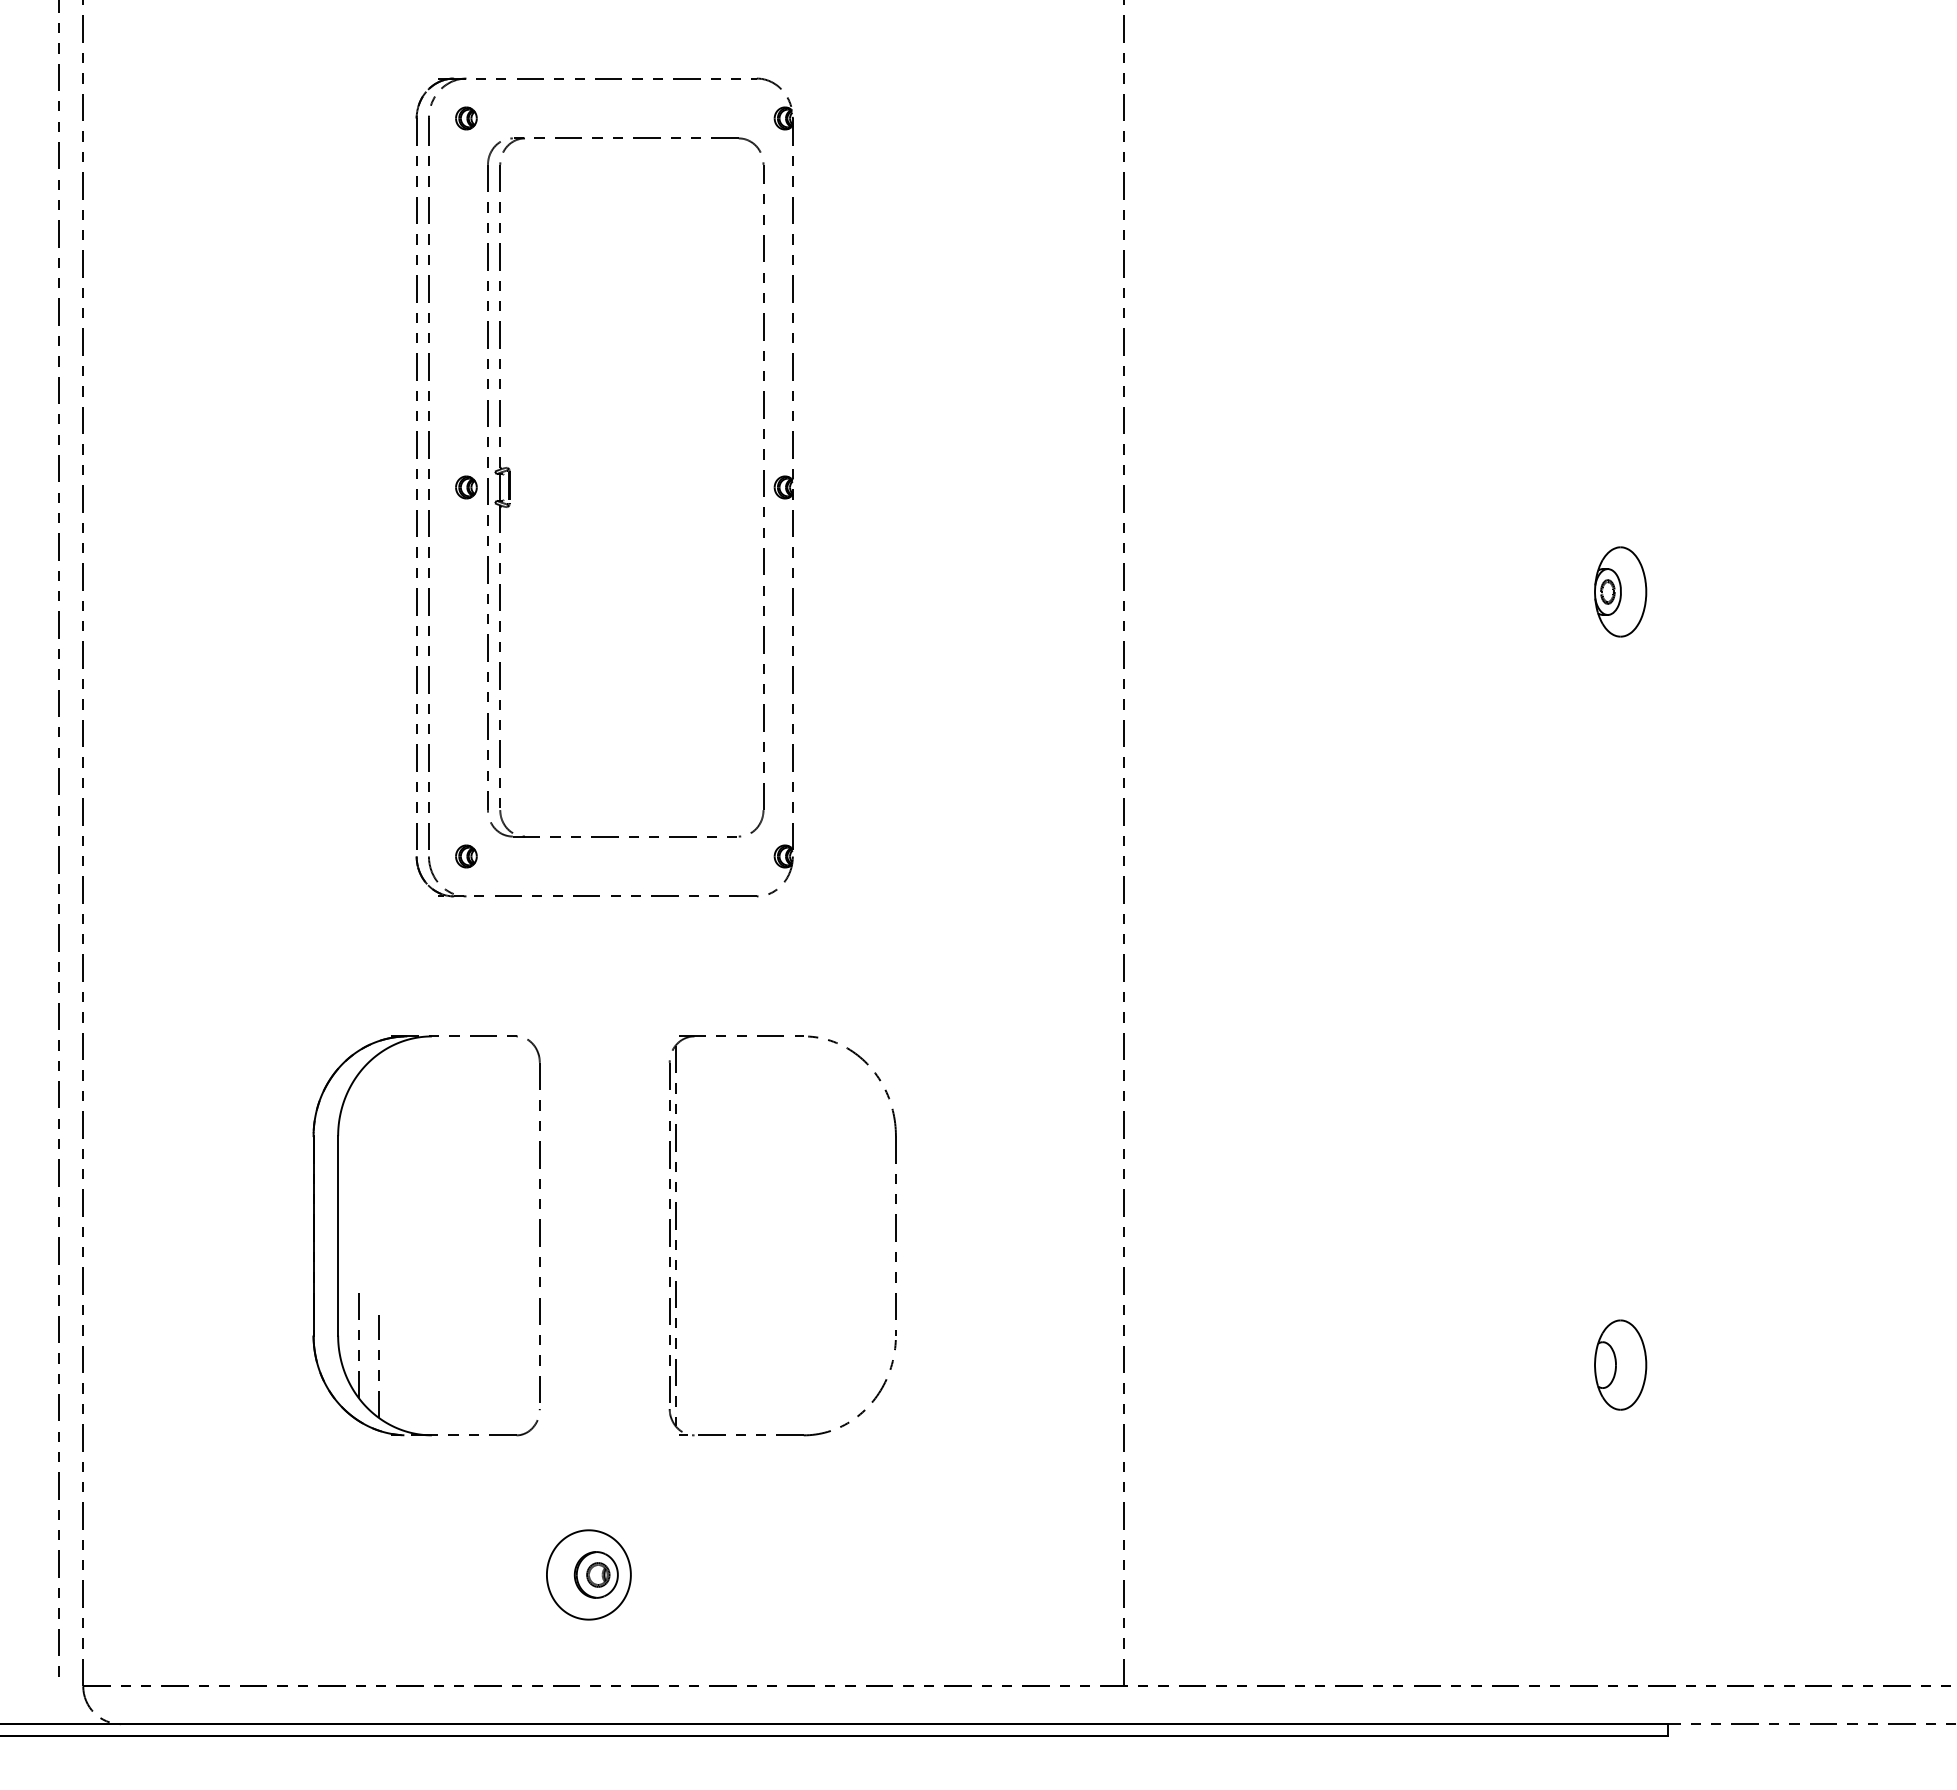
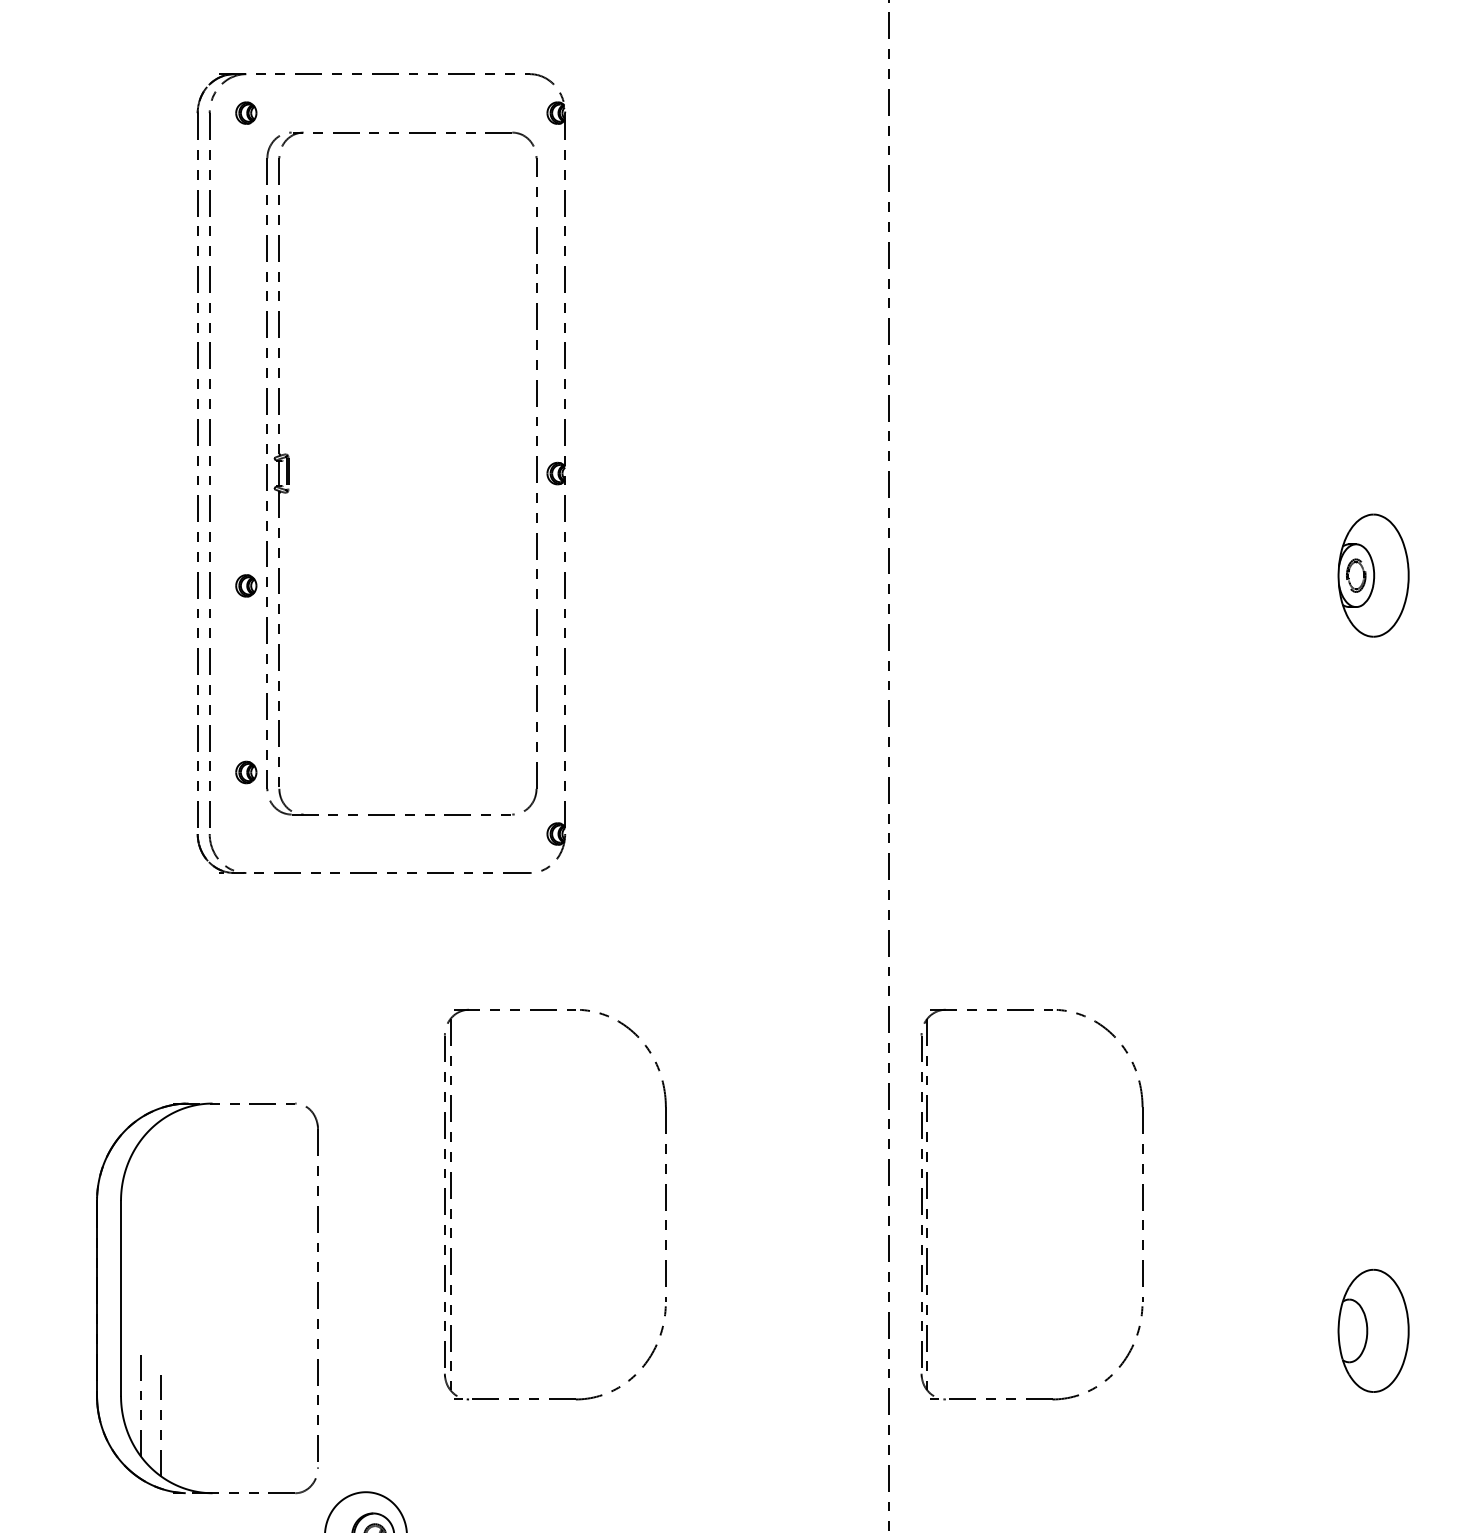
part: (466, 487) -> (246, 585), moved
part: (1620, 591) -> (1373, 575), size x1.4
part: (466, 856) -> (246, 772), moved
part: (338, 1235) -> (121, 1298), moved
part: (1164, 1240) -> (928, 1209), added
part: (1620, 1364) -> (1373, 1330), size x1.4

